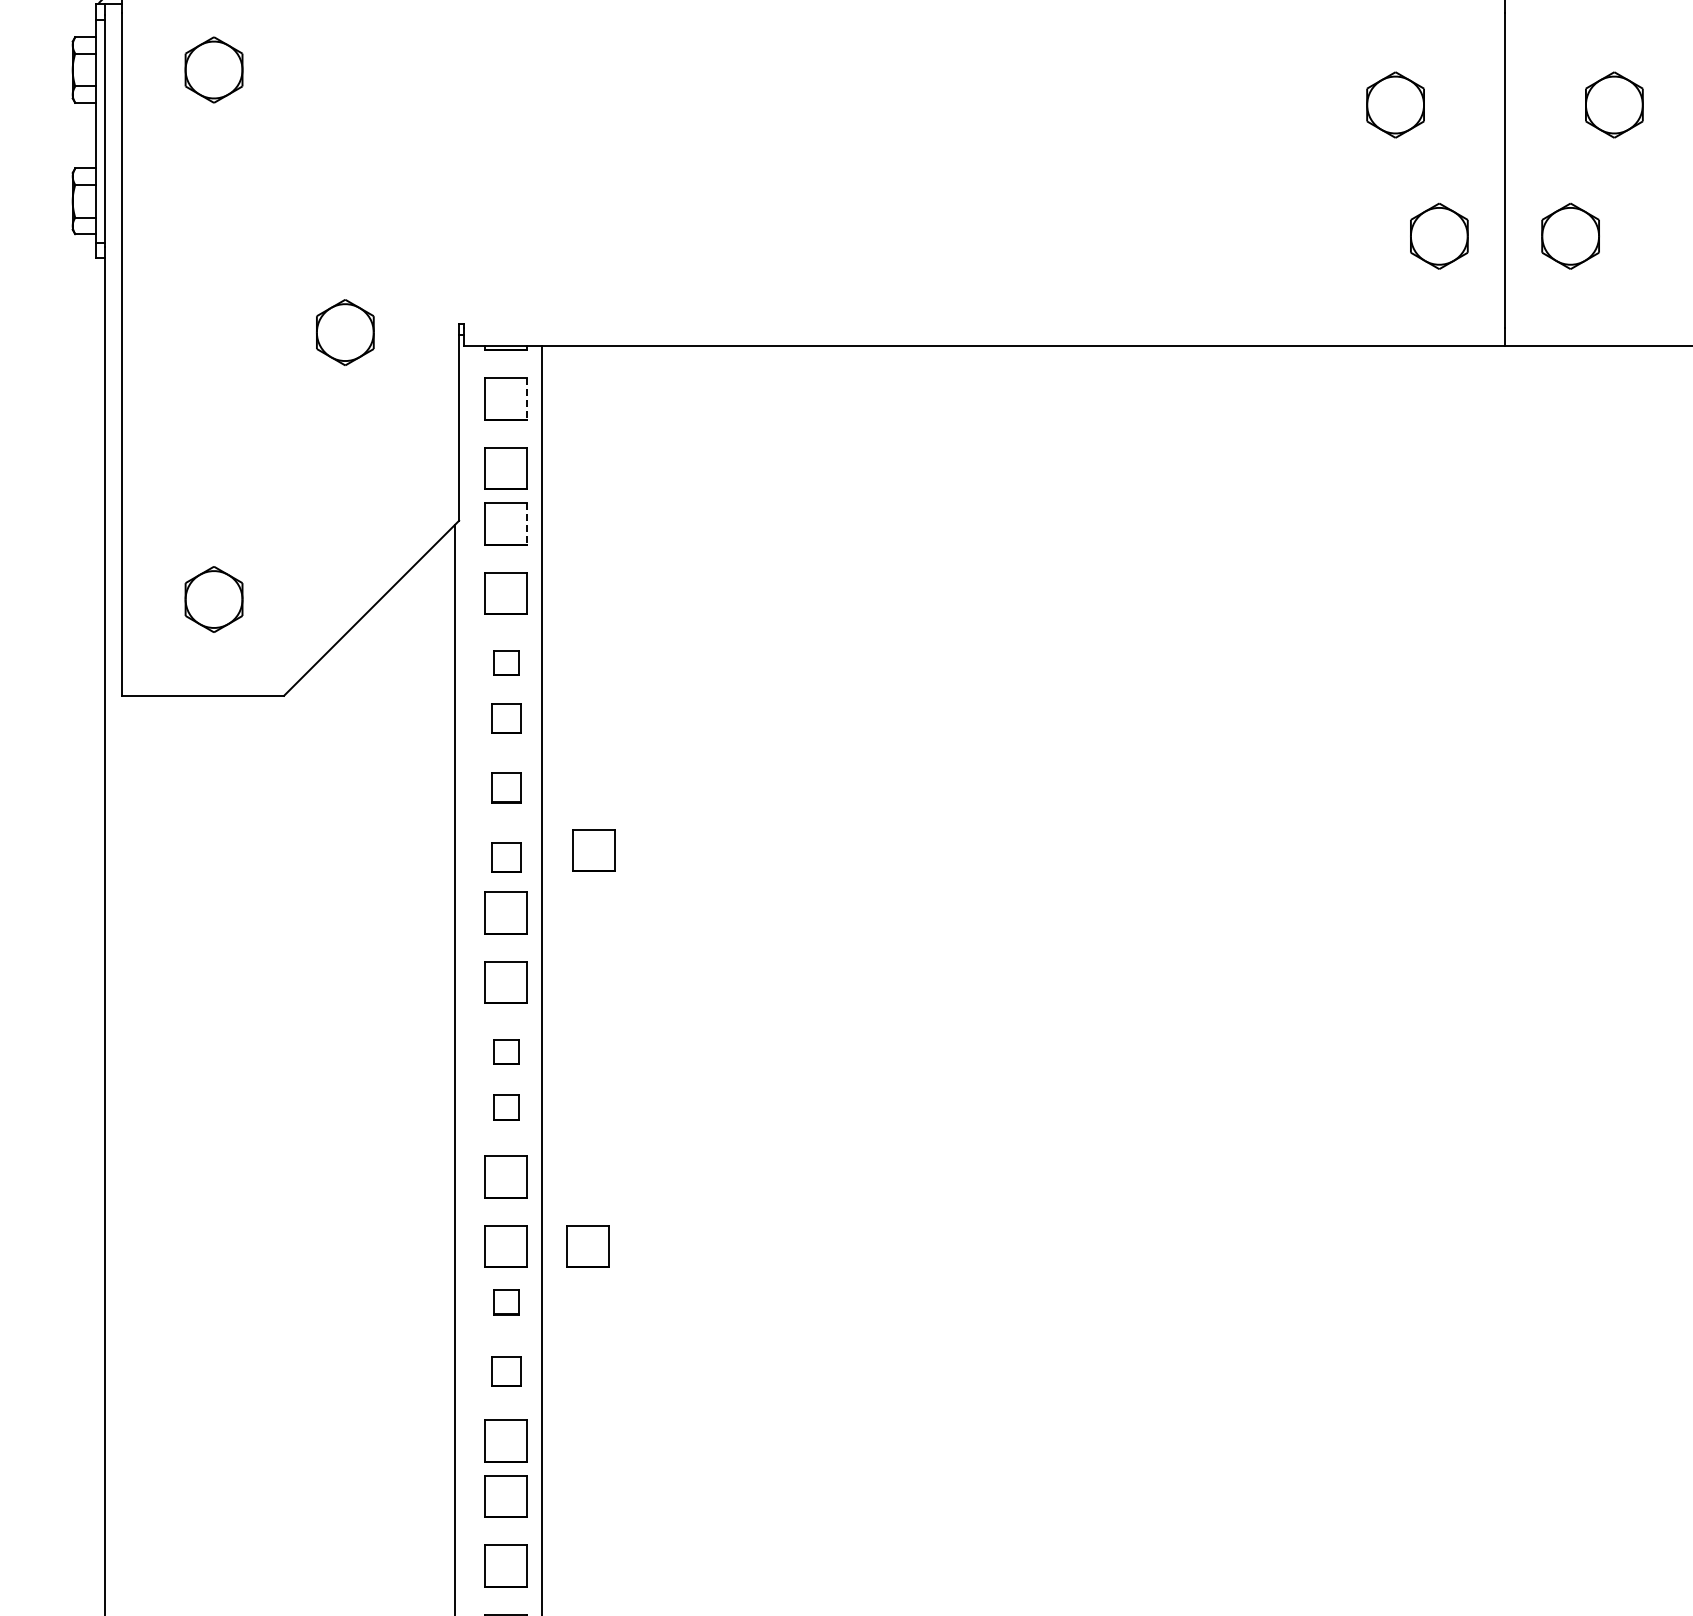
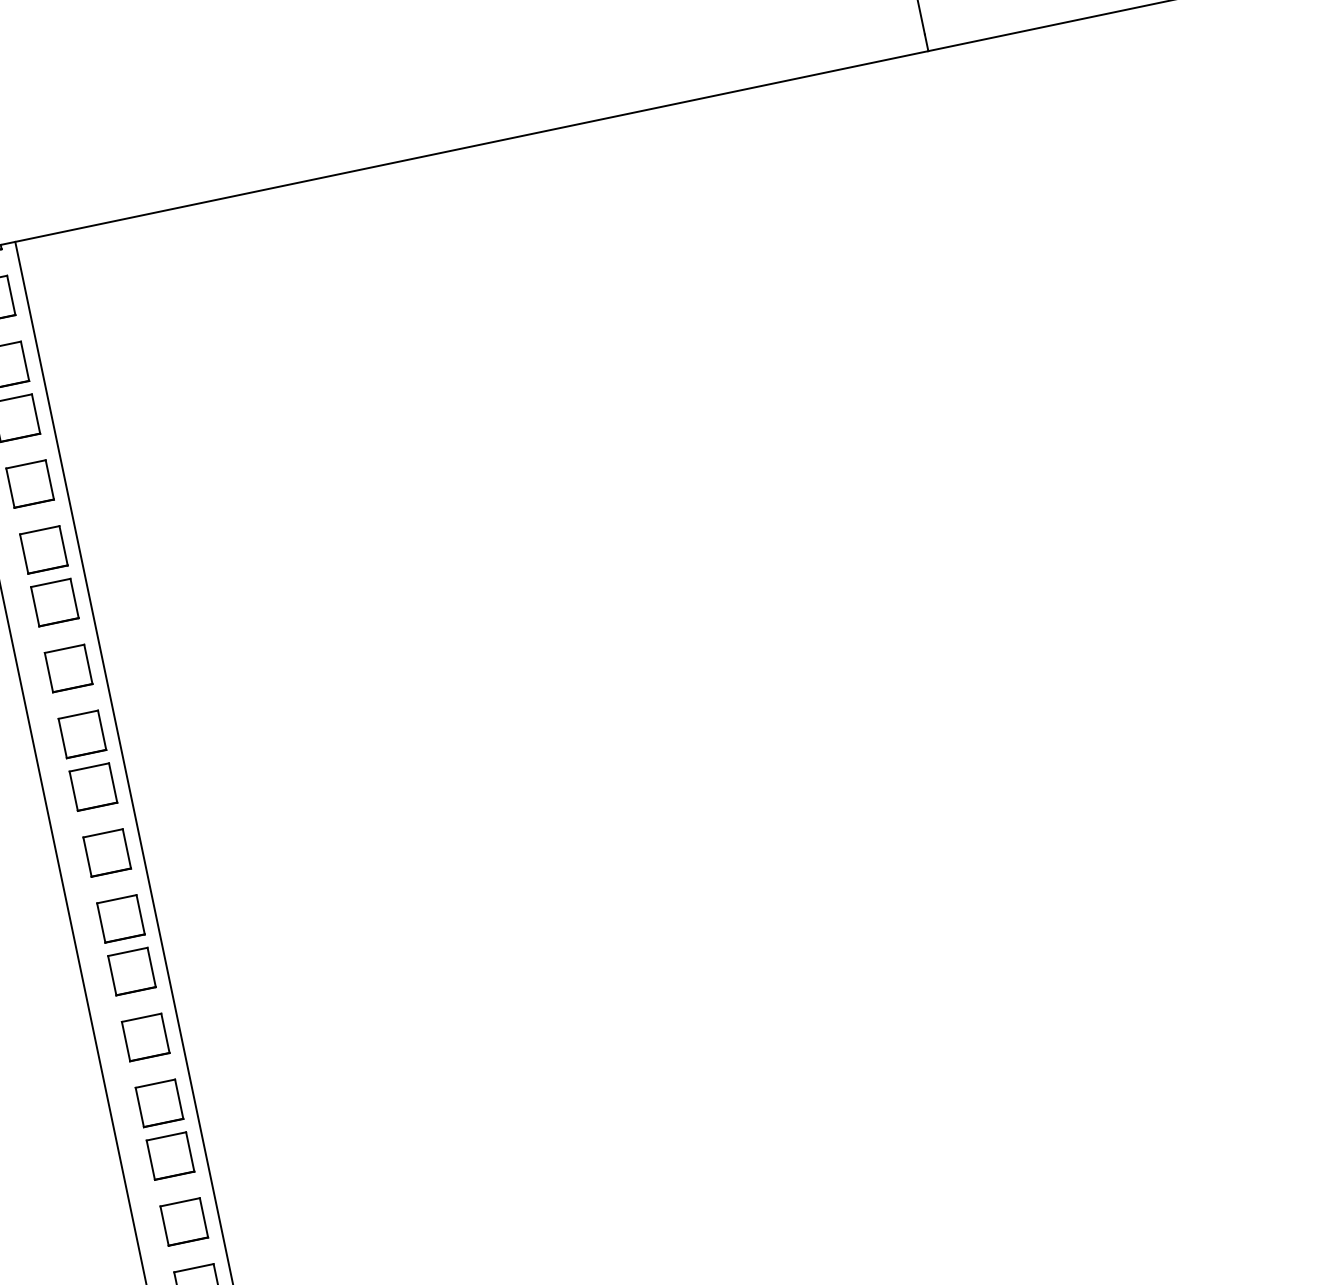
line: (526, 399) -> (10, 296), dashed -> solid
line: (526, 524) -> (35, 414), dashed -> solid
part: (505, 662) -> (43, 549), size x1.67
part: (505, 718) -> (54, 602), size x1.43
part: (505, 787) -> (67, 668), size x1.43
part: (593, 850) -> (163, 710), removed
part: (505, 857) -> (81, 734), size x1.43
part: (505, 1051) -> (120, 918), size x1.67
part: (505, 1107) -> (131, 971), size x1.67
part: (587, 1246) -> (236, 1087), removed
part: (505, 1301) -> (169, 1155), size x1.67
part: (505, 1371) -> (183, 1222), size x1.43

